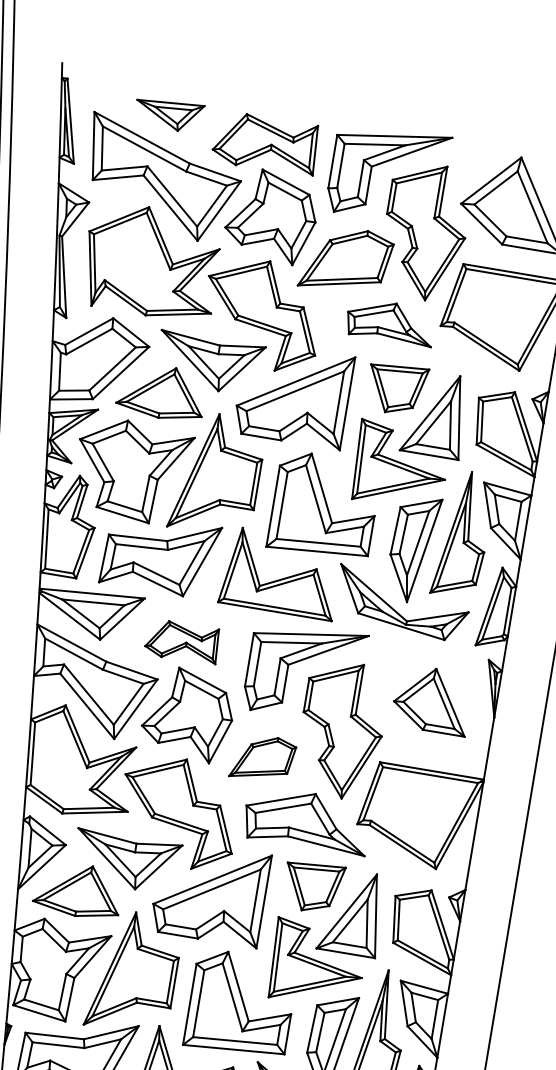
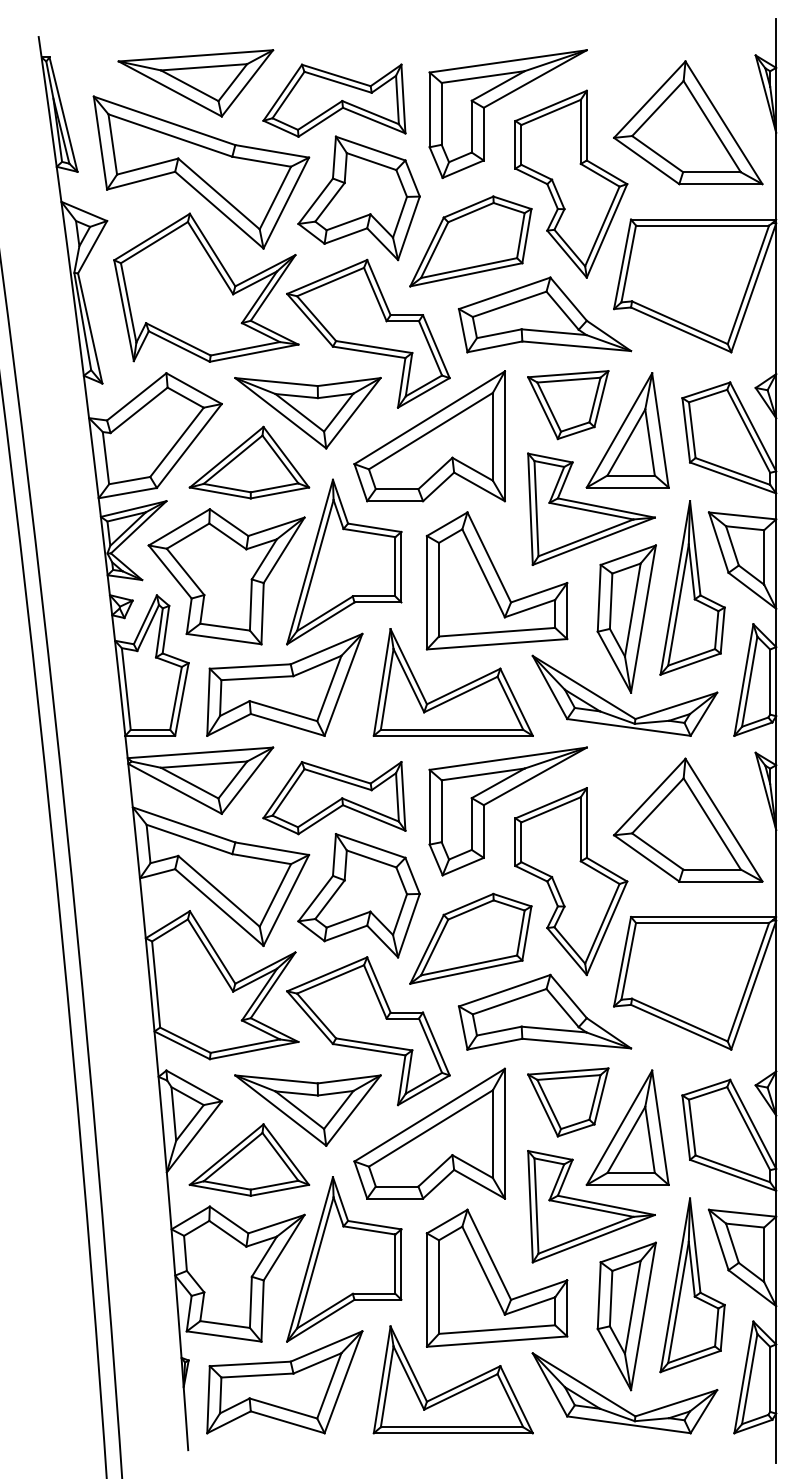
part: (168, 114) -> (195, 83), size x1.67
part: (391, 321) -> (545, 314), size x1.43
part: (182, 642) -> (334, 798), size x1.43
part: (432, 699) -> (687, 819), size x1.43
part: (262, 758) -> (470, 938), size x1.43

